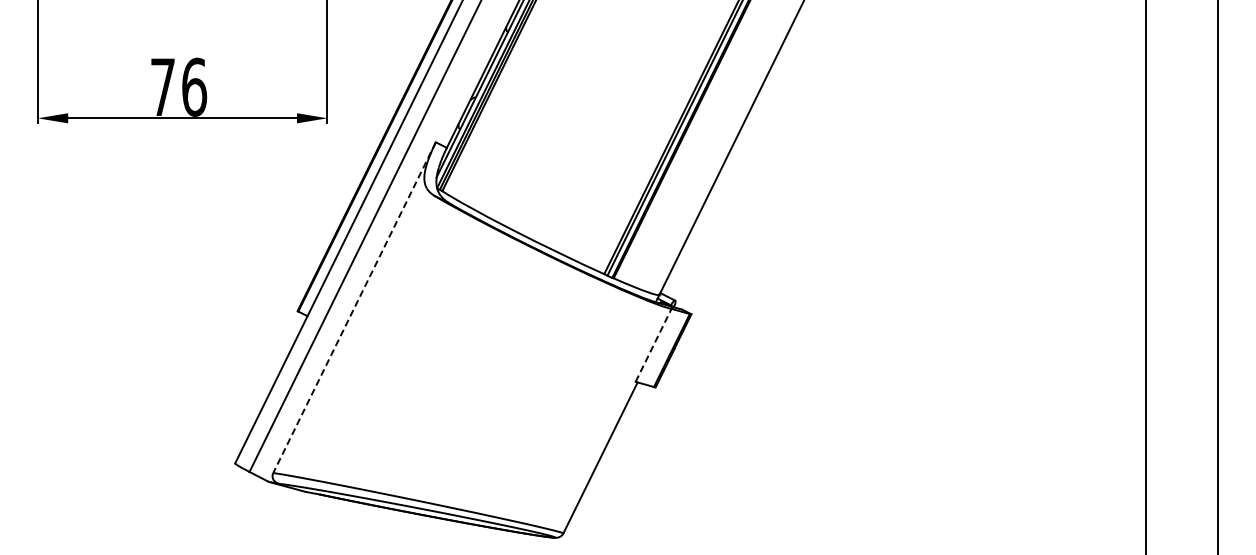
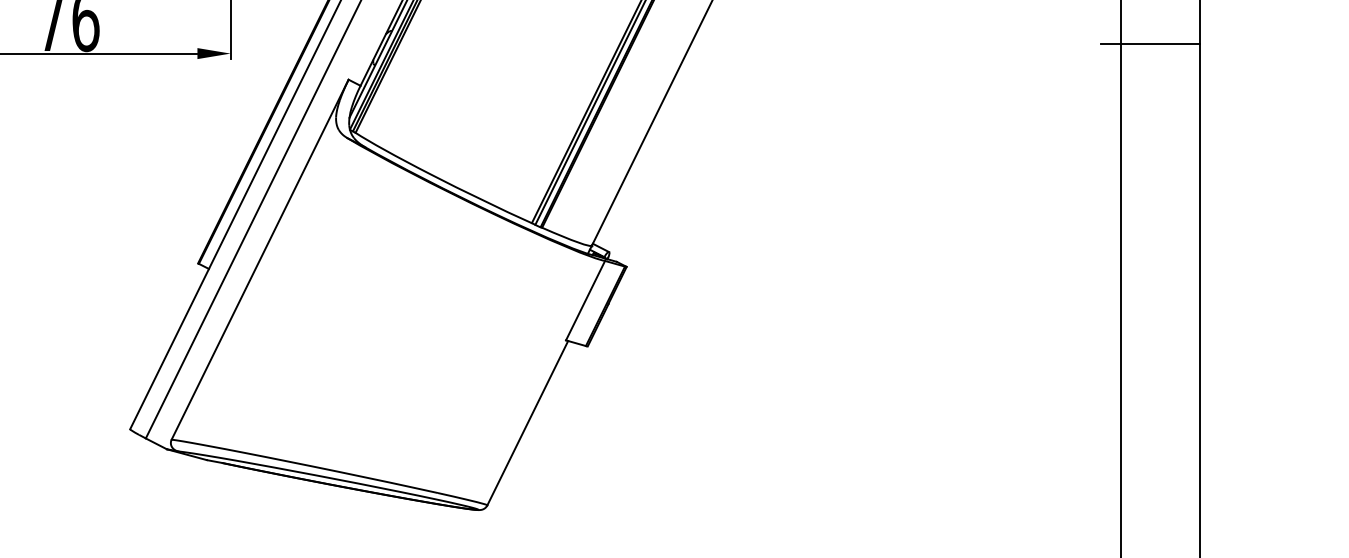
line: (1172, 109) -> (1150, 44), added
line: (354, 308) -> (260, 260), dashed -> solid
line: (653, 345) -> (585, 300), dashed -> solid

